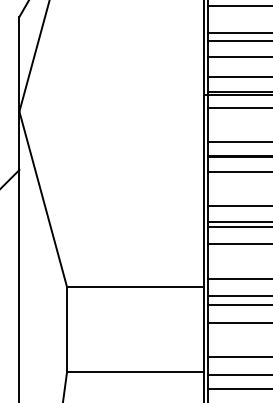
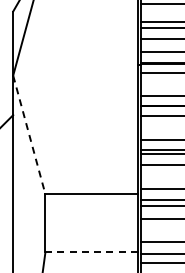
line: (43, 200) -> (29, 135), solid -> dashed
line: (135, 372) -> (91, 252), solid -> dashed

